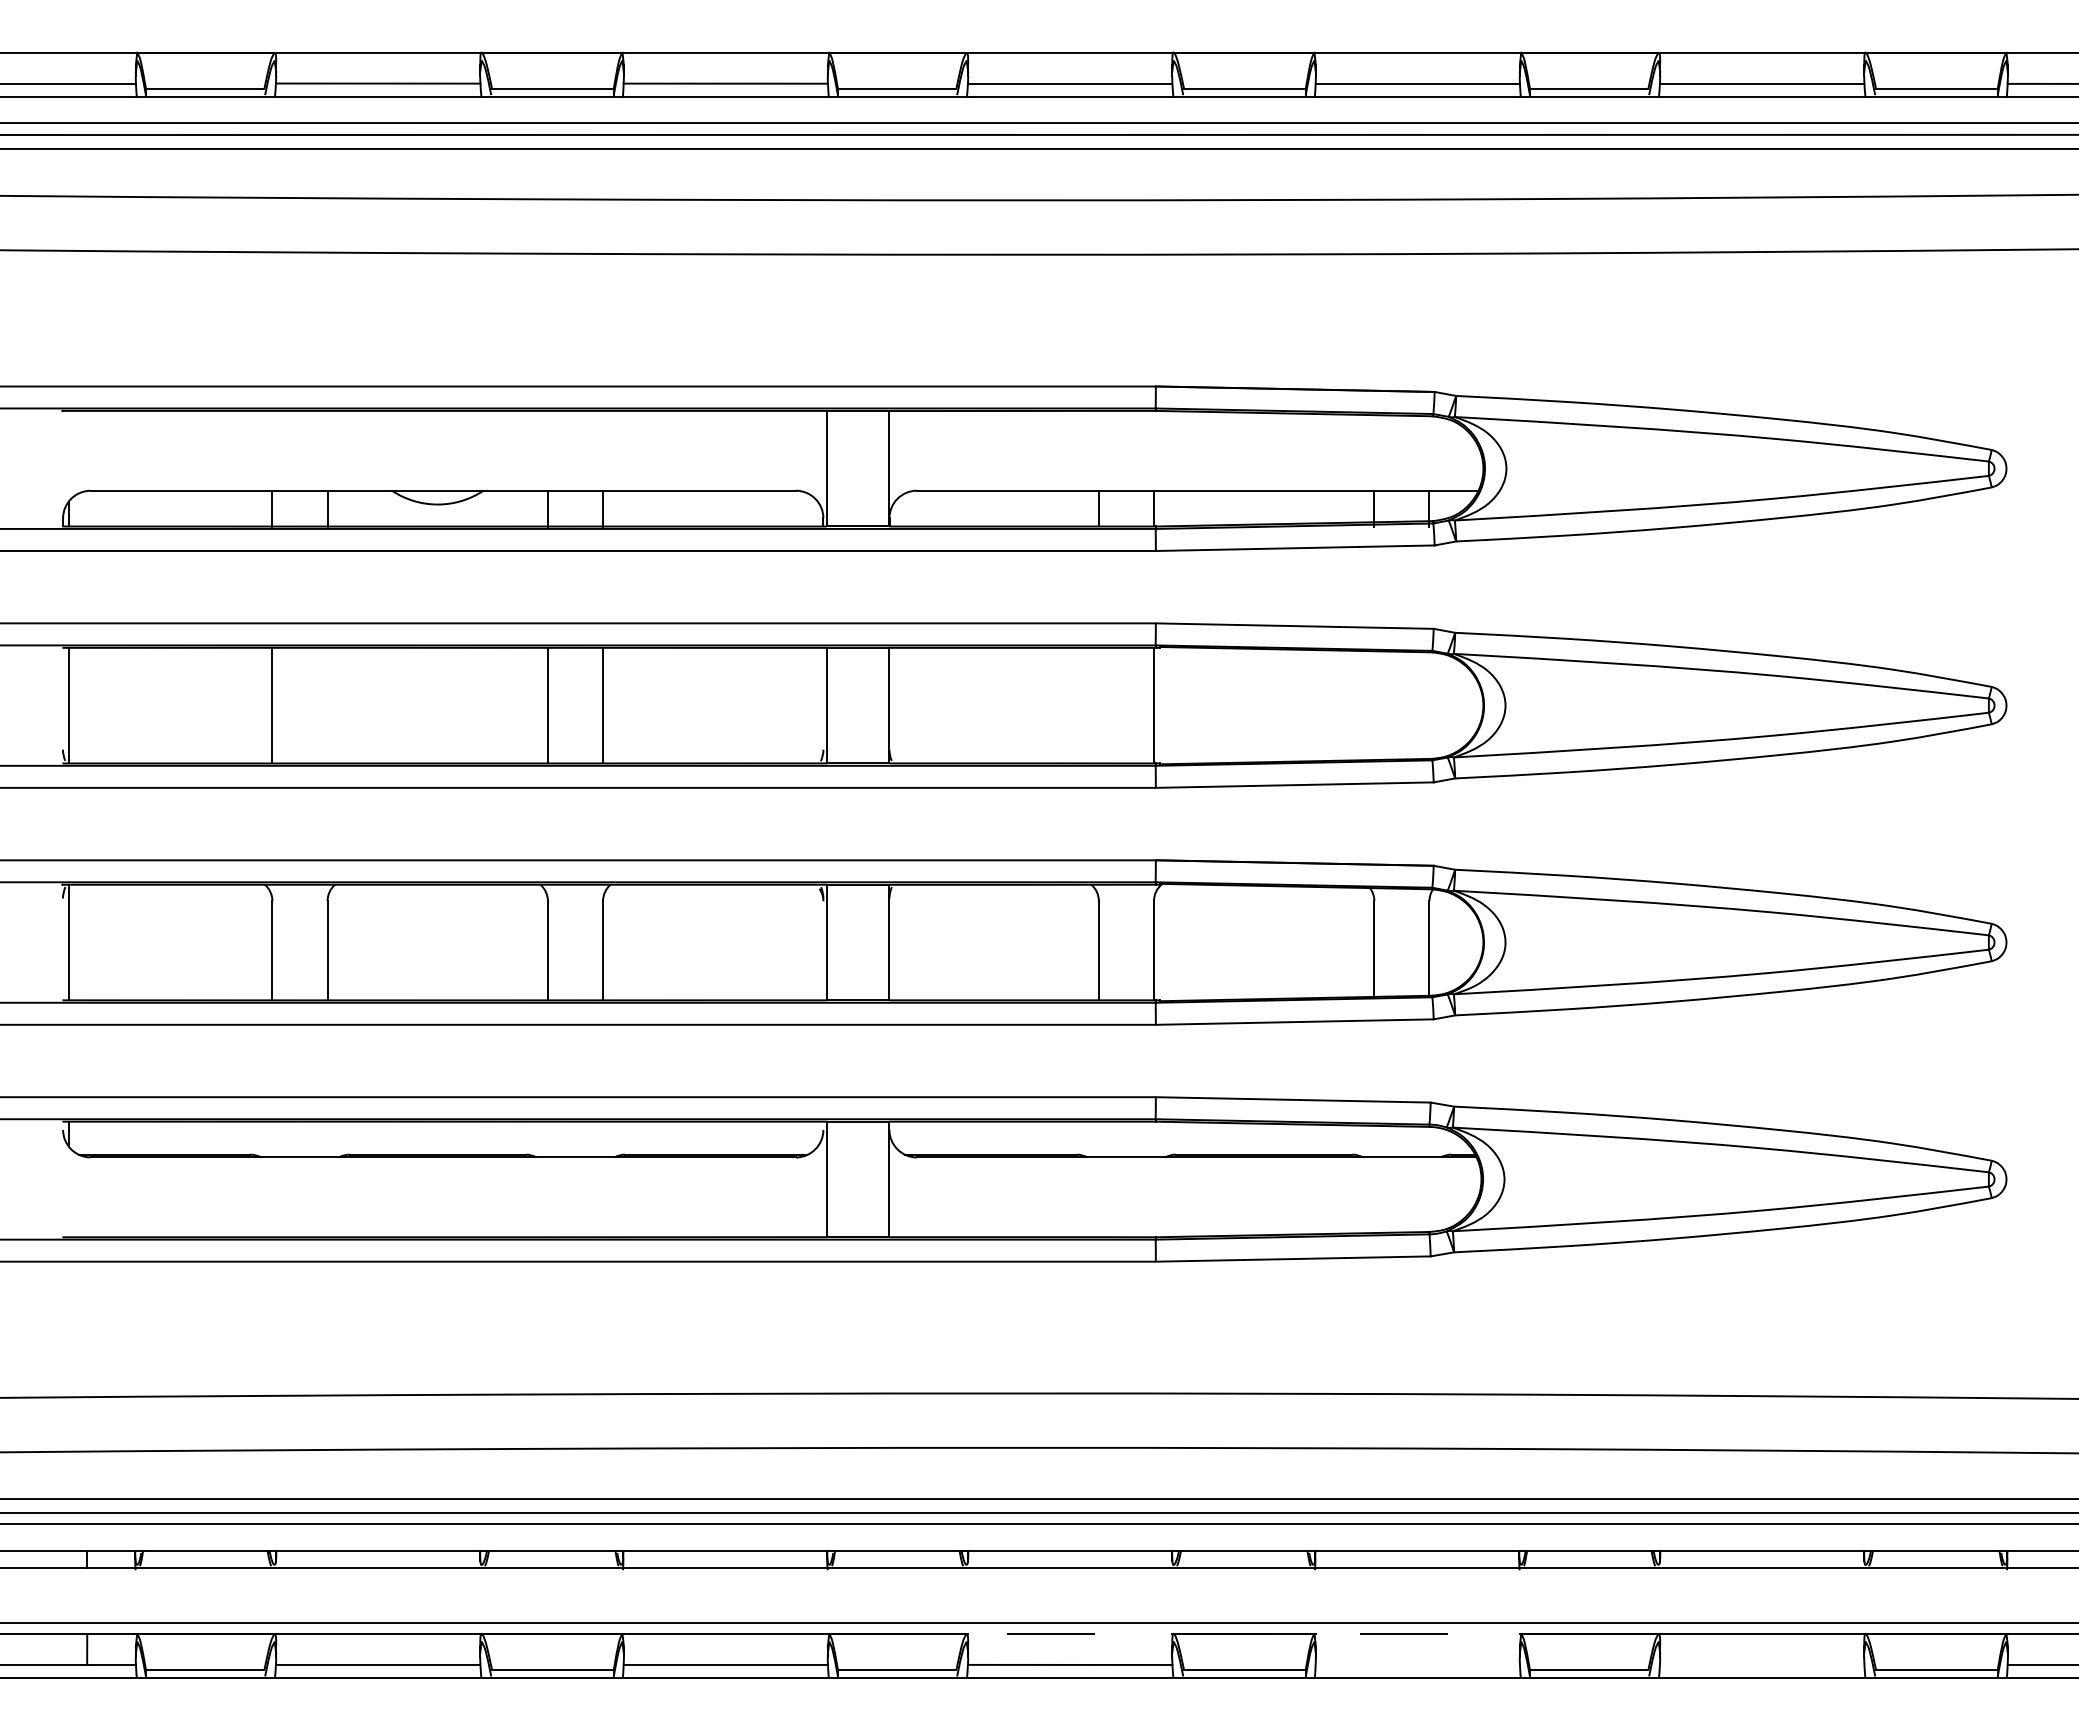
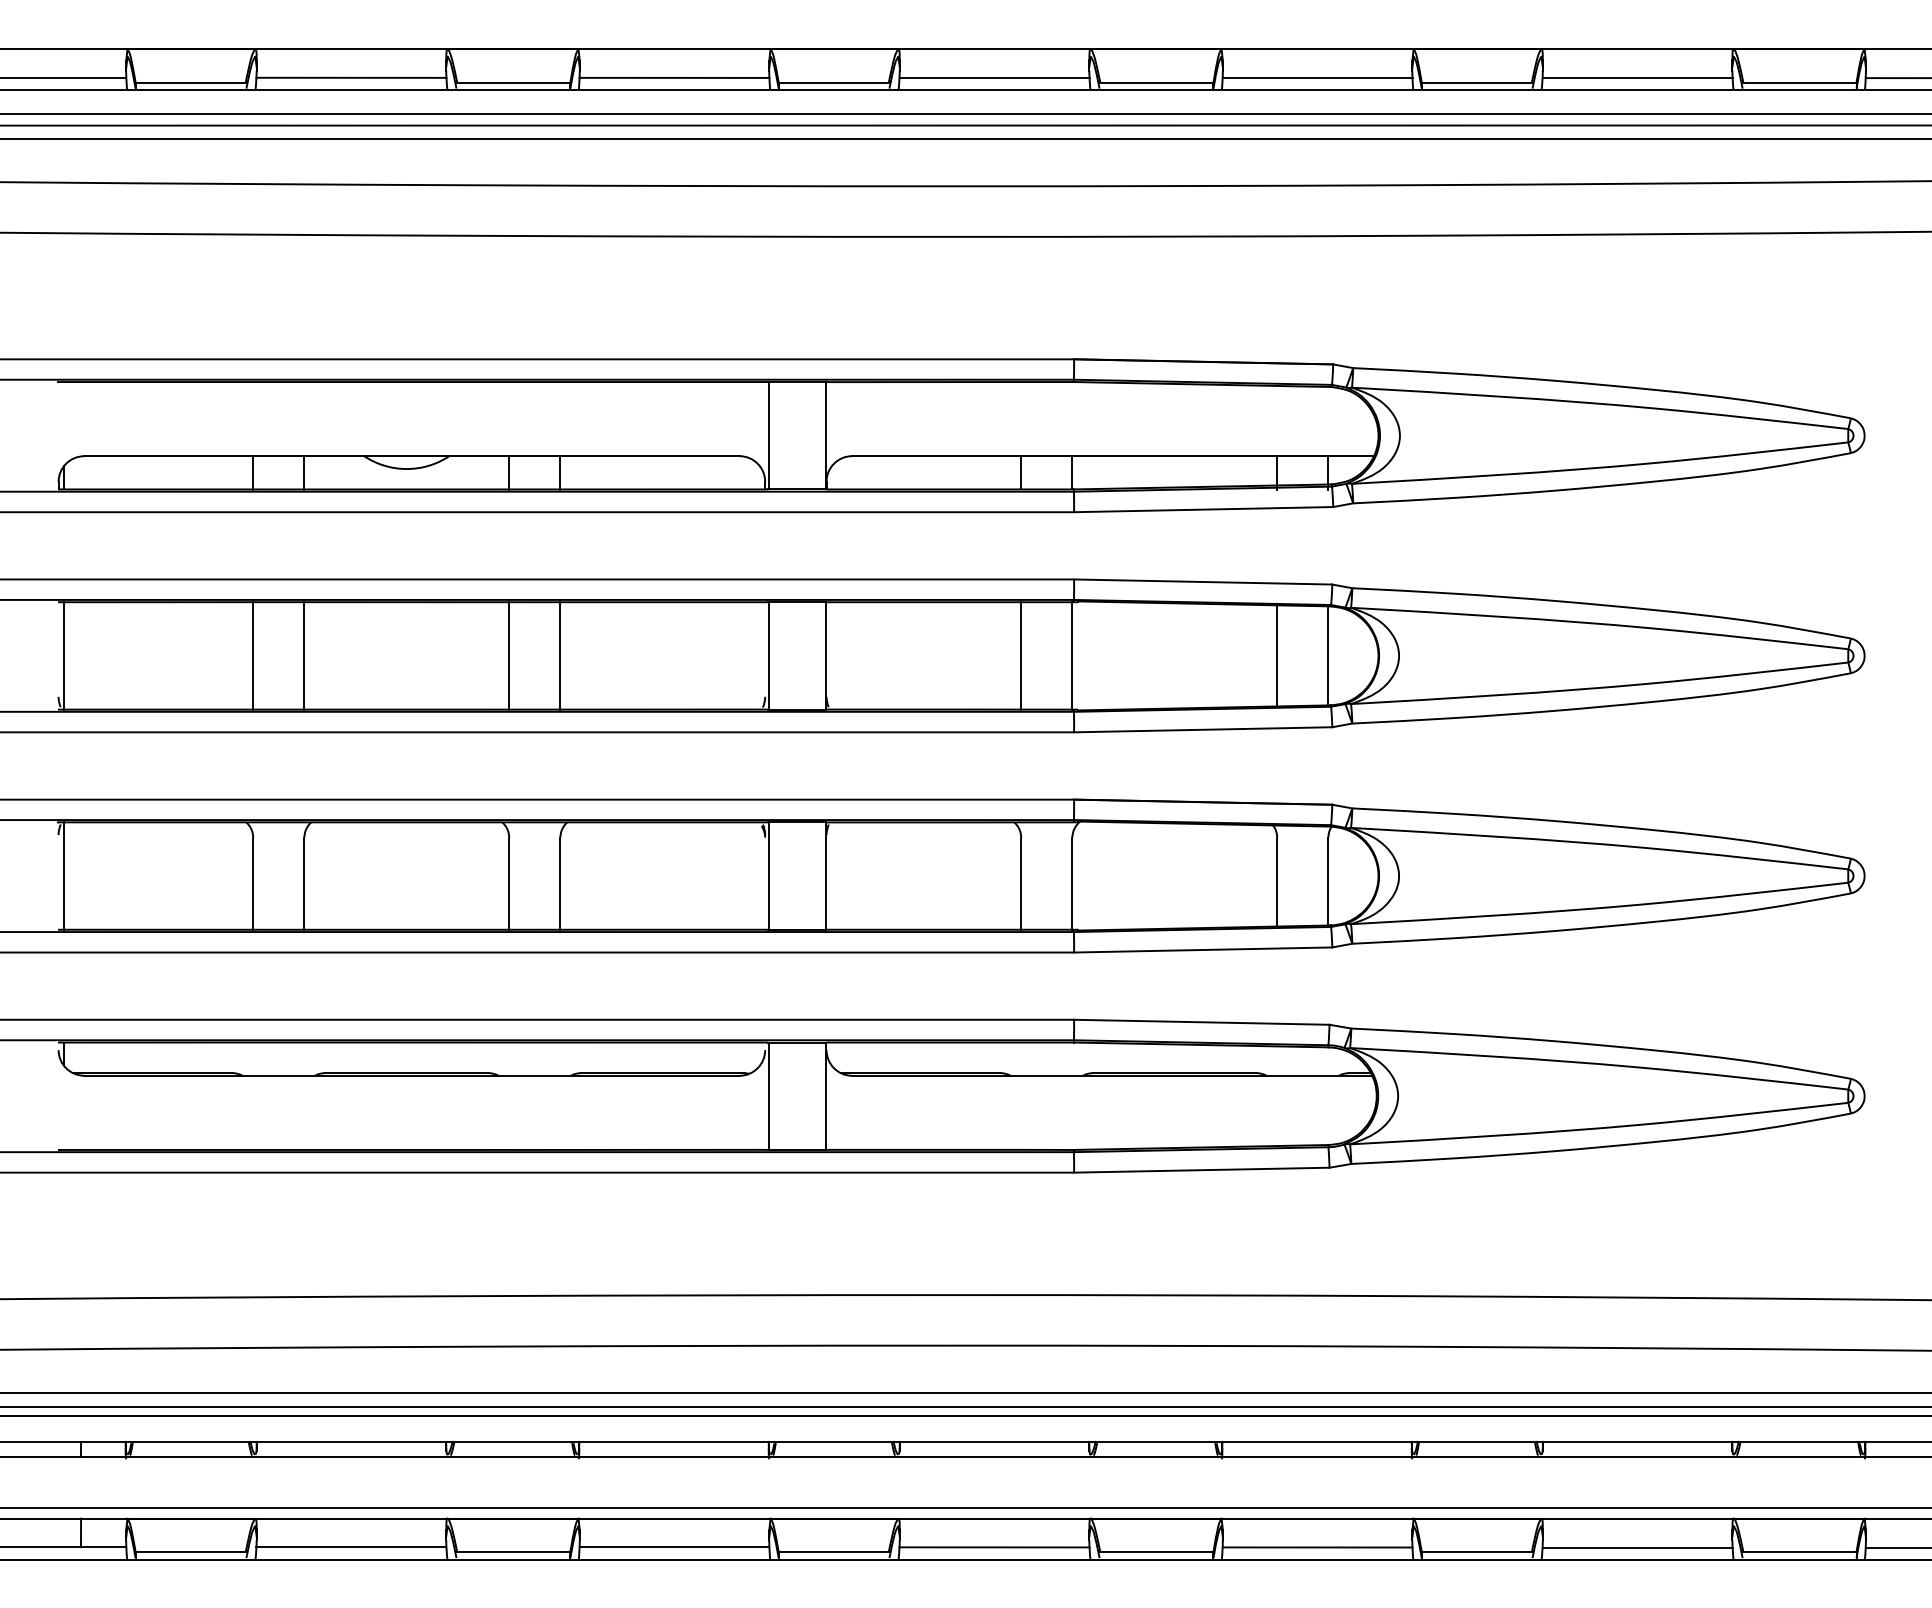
line: (327, 705) -> (304, 655), added
line: (1098, 705) -> (1020, 655), added
line: (1374, 705) -> (1277, 655), added
line: (1429, 705) -> (1328, 655), added
line: (1175, 1633) -> (1092, 1518), dashed -> solid
line: (1417, 1664) -> (1317, 1546), added
line: (1761, 1665) -> (1636, 1547), added

